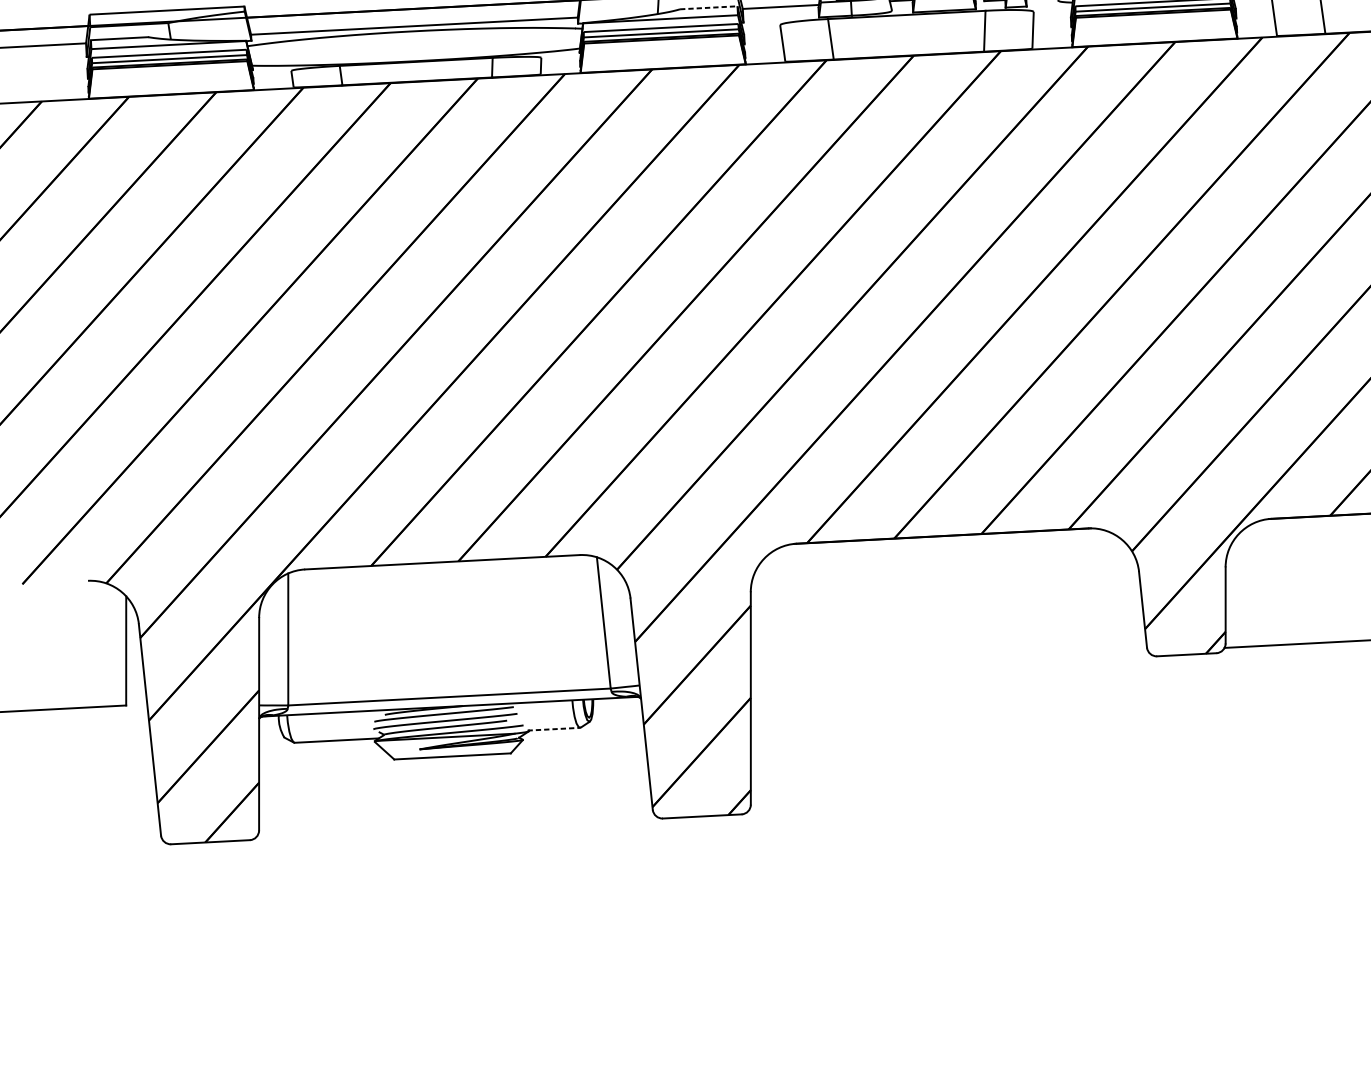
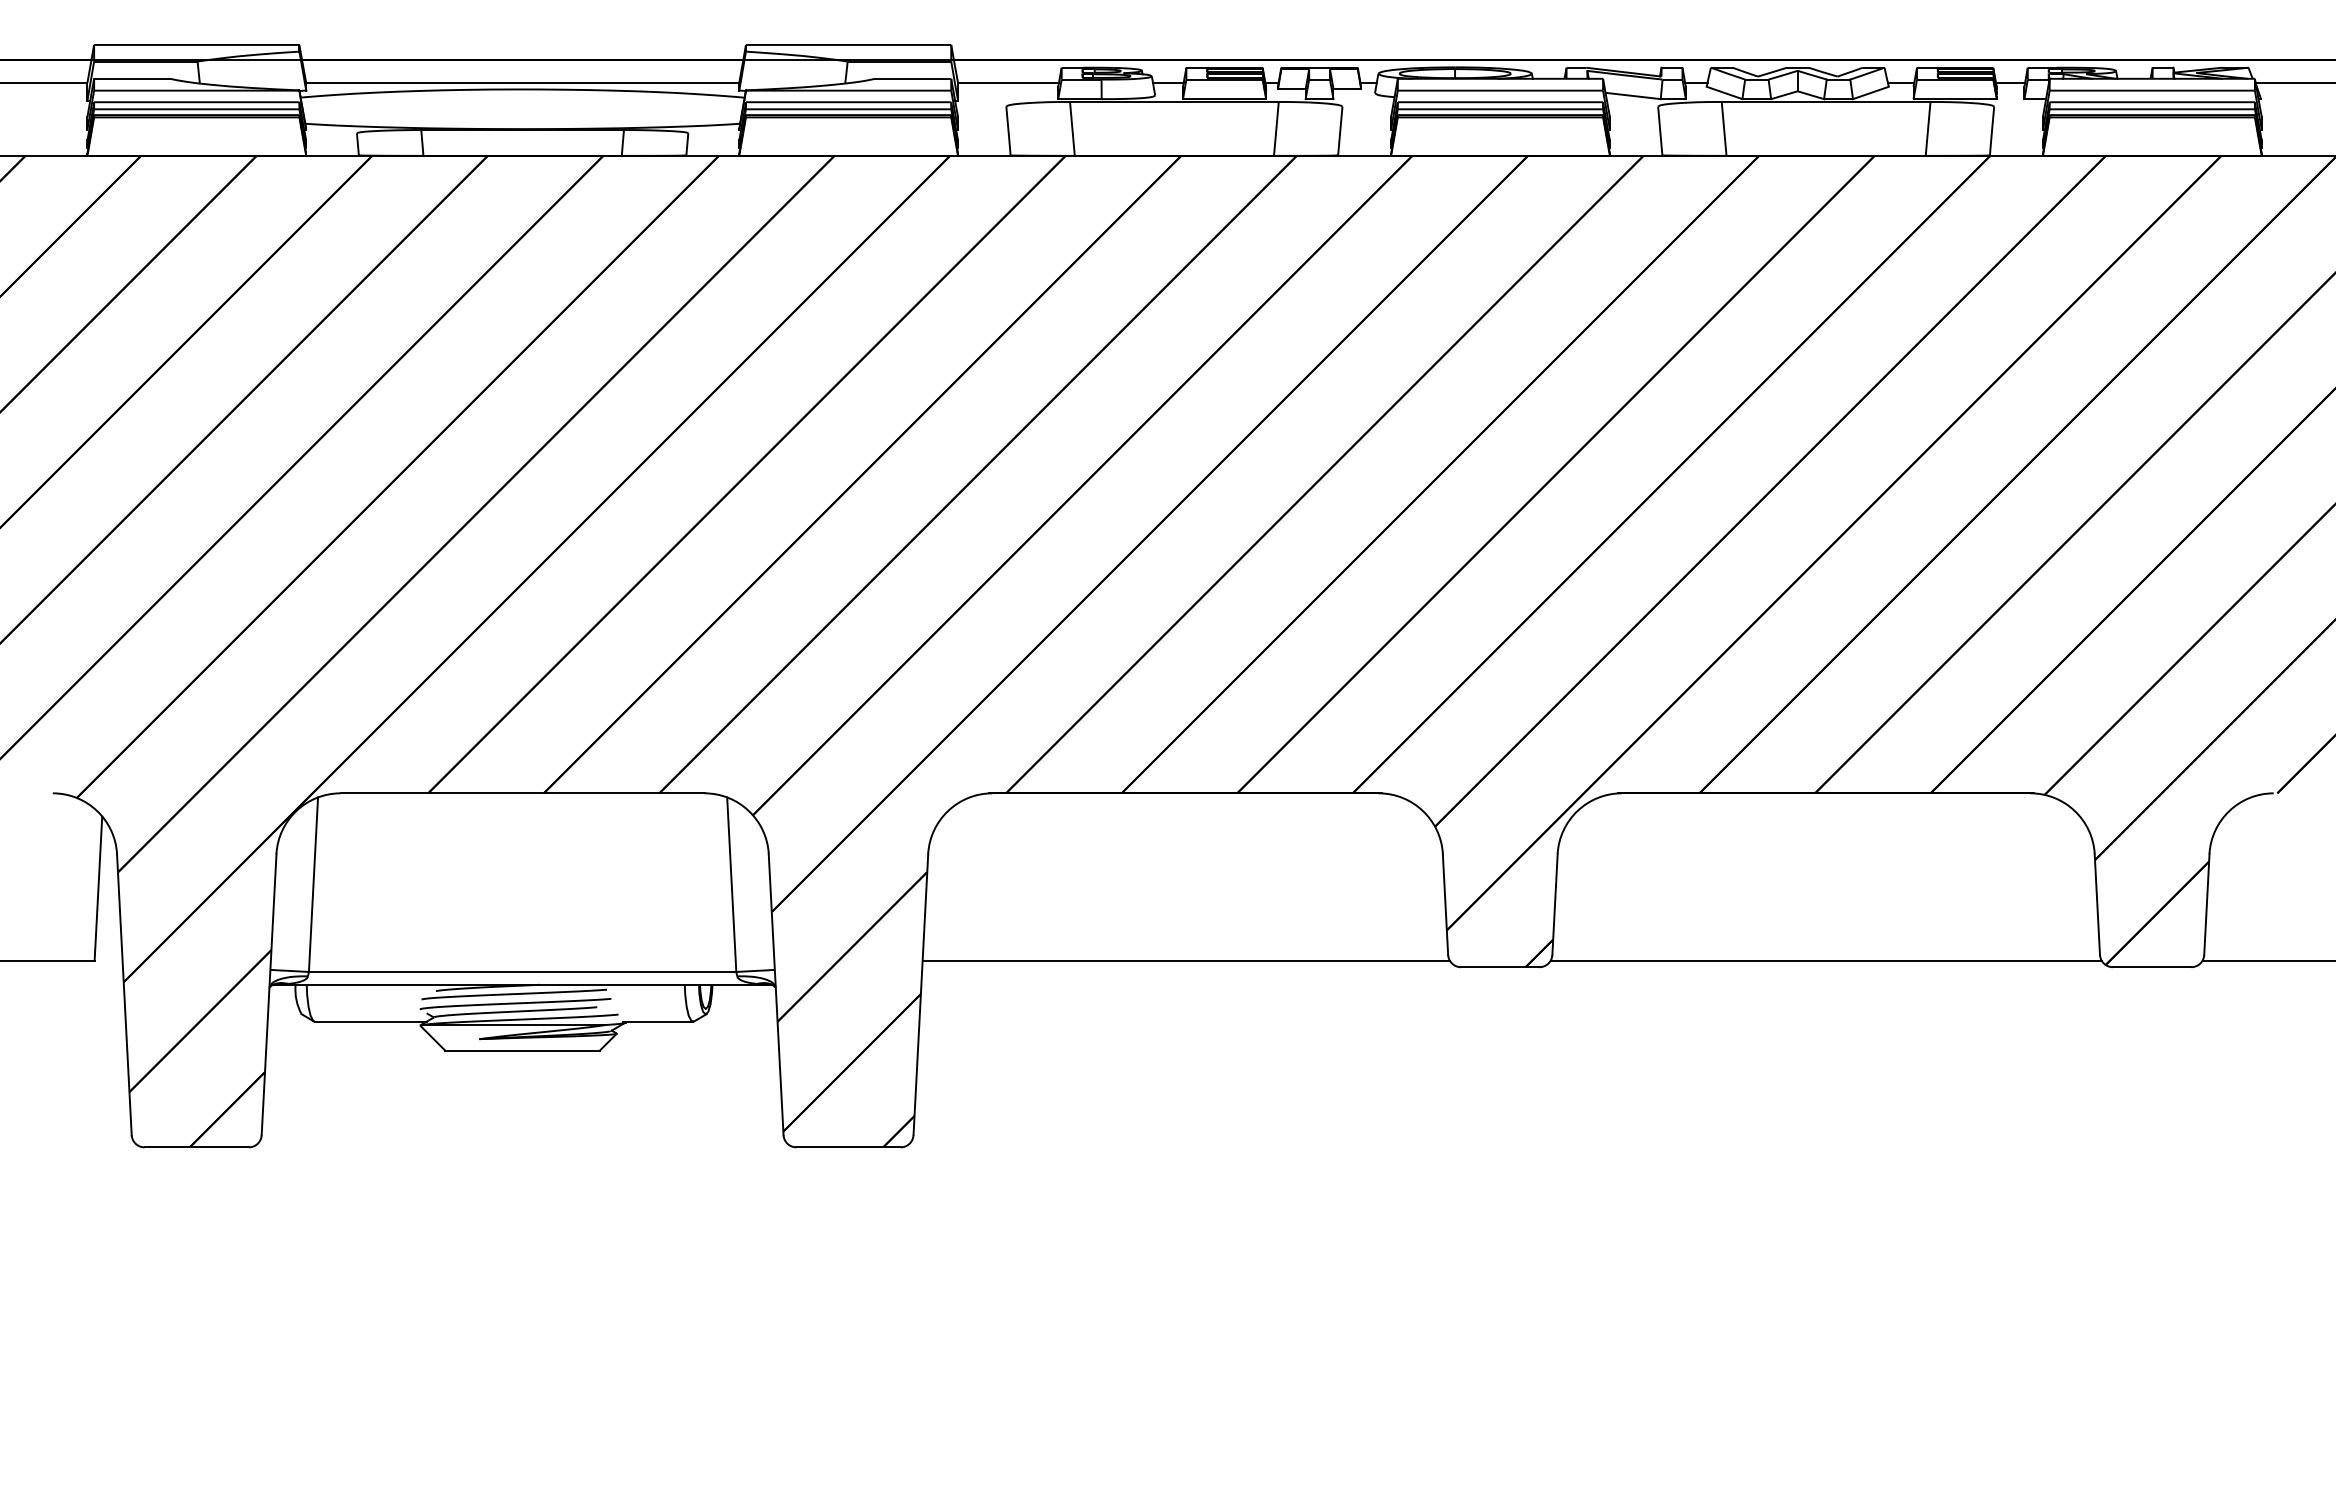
line: (708, 7) -> (912, 78), dashed -> solid
line: (949, 662) -> (1185, 960), added
line: (553, 729) -> (658, 1021), dashed -> solid

